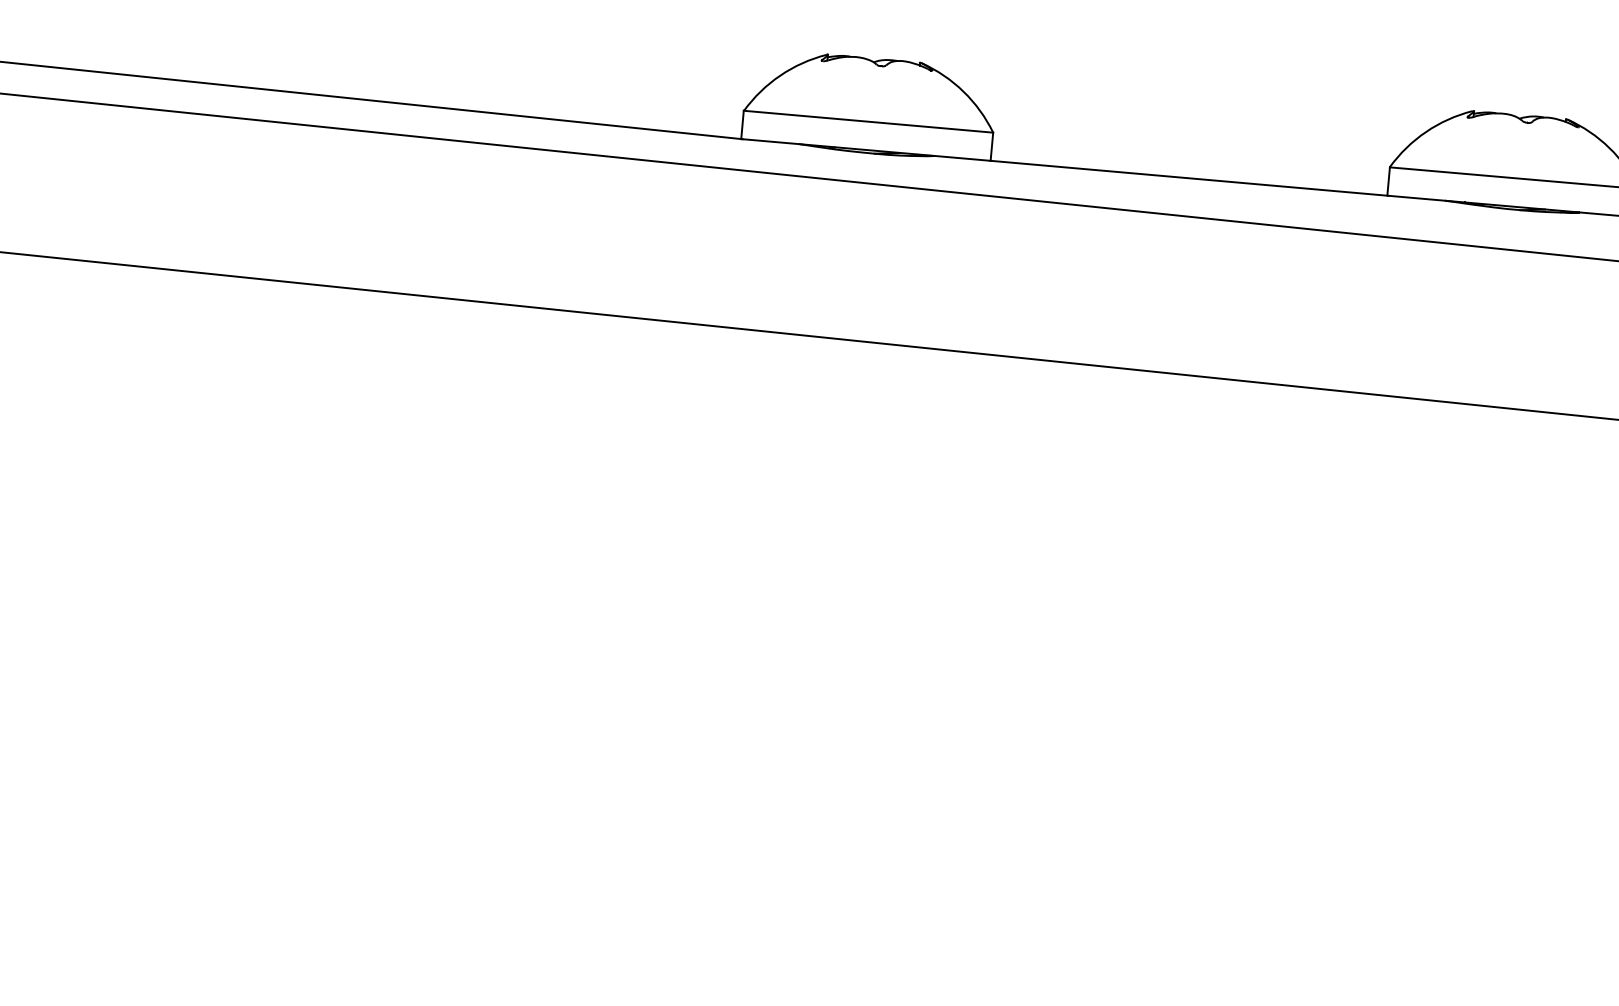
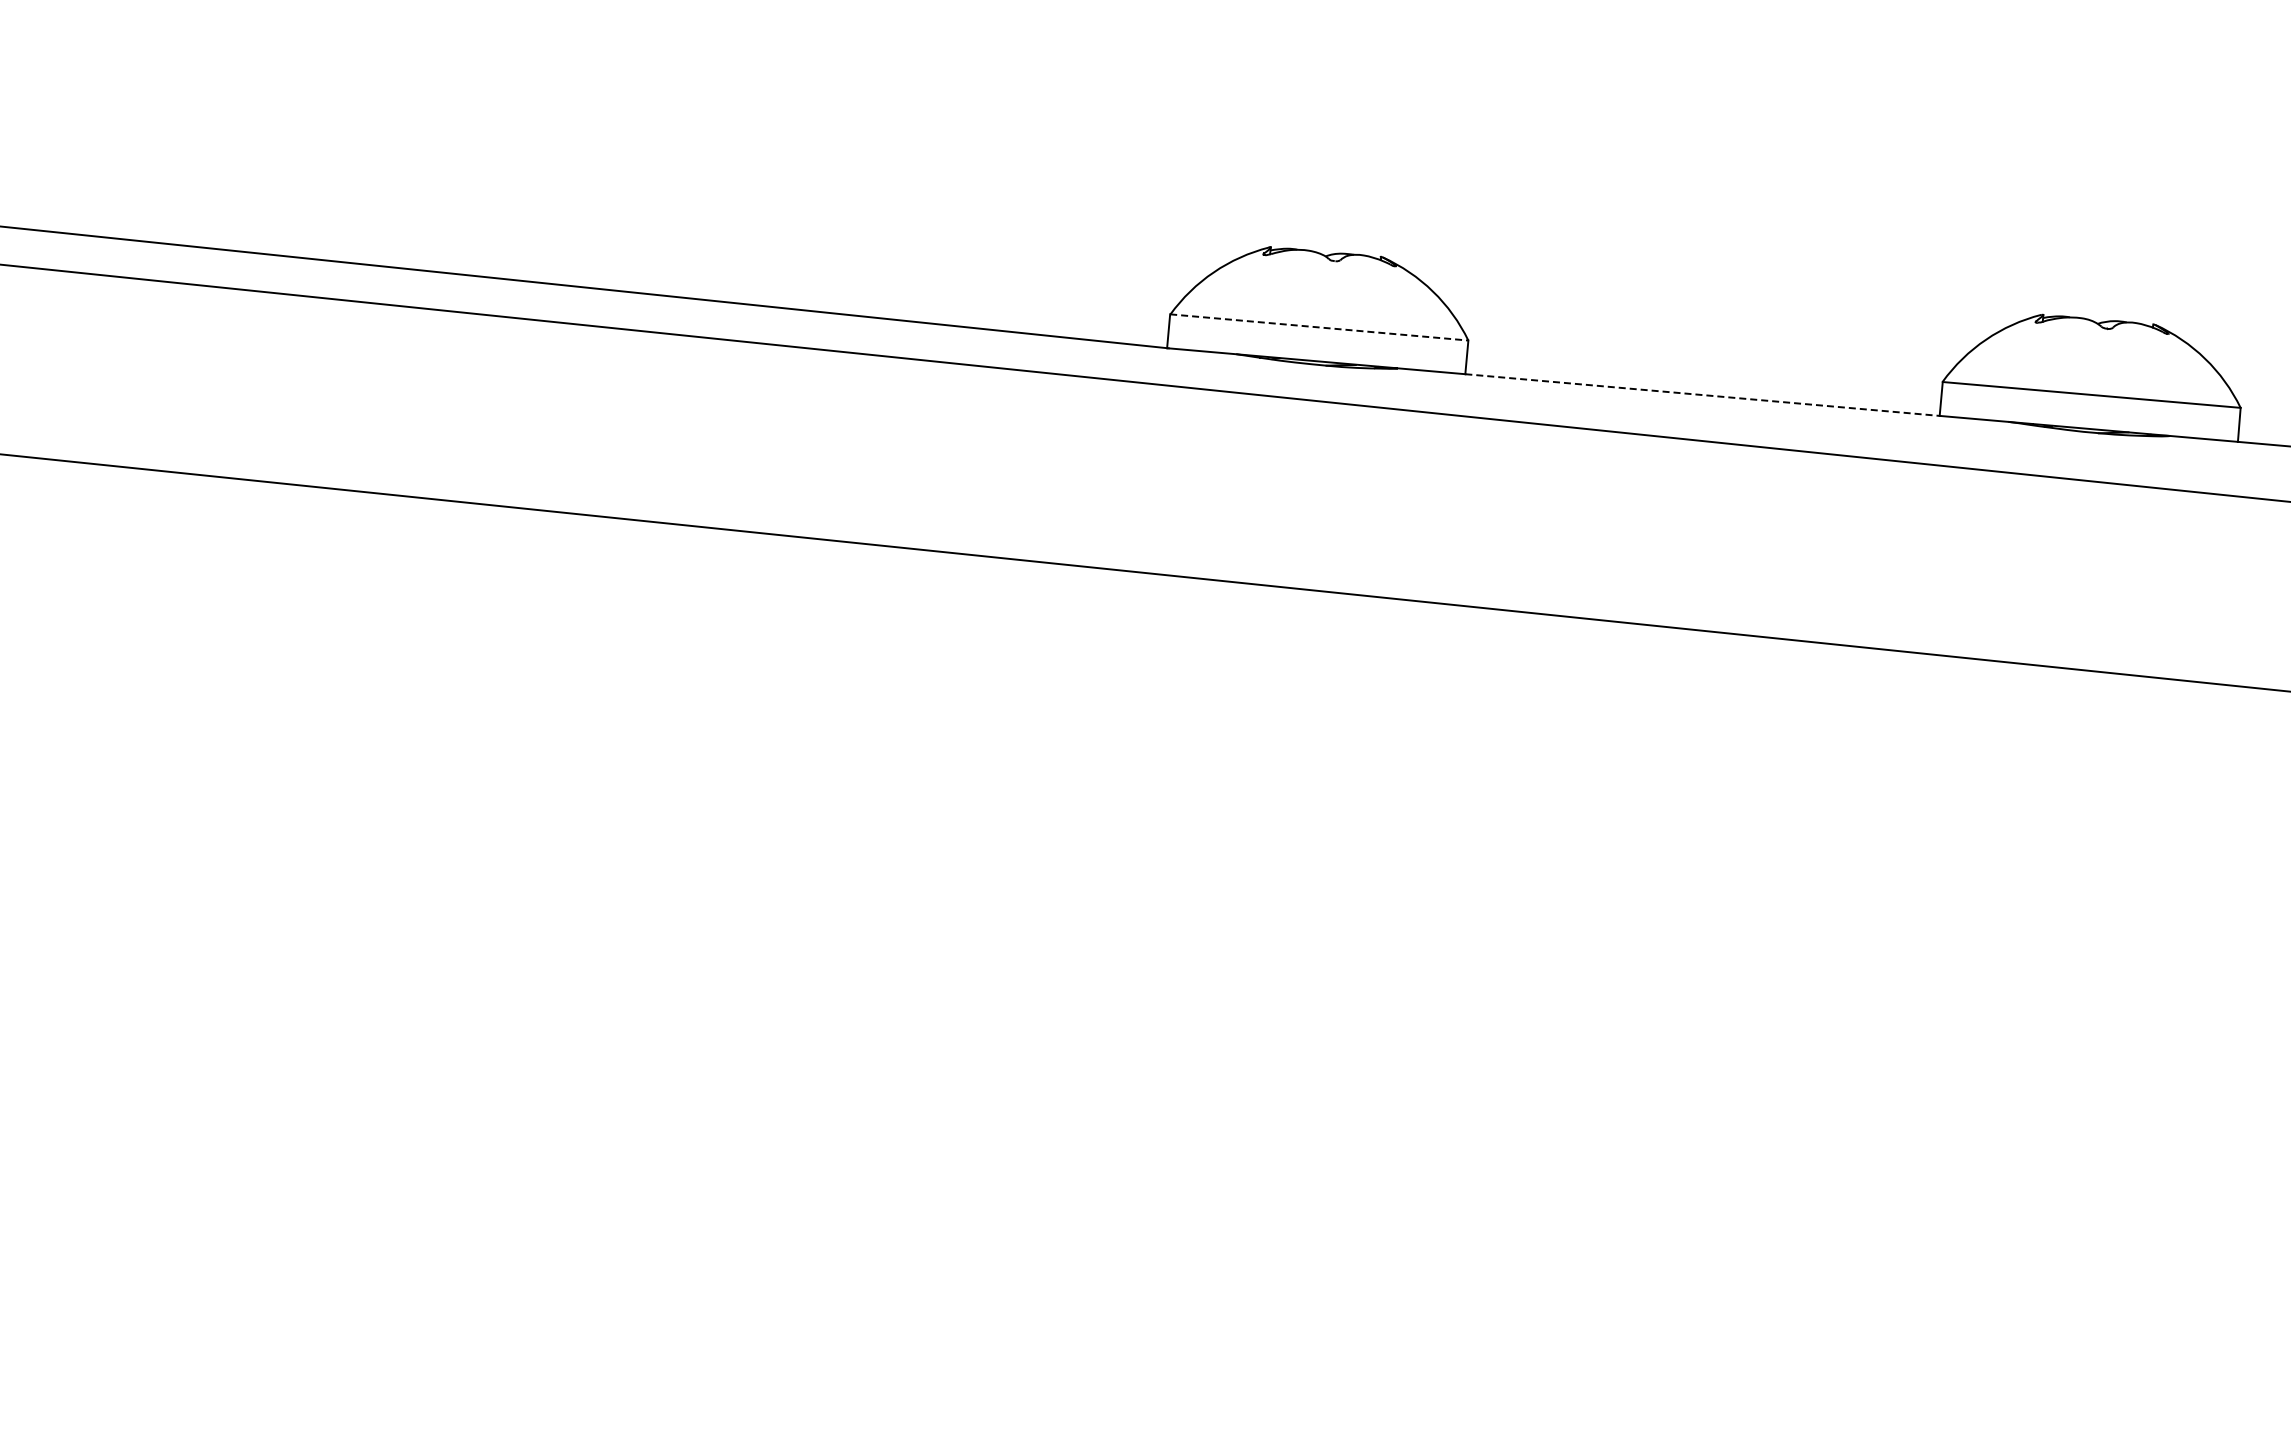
line: (868, 121) -> (1319, 327), solid -> dashed
line: (1189, 178) -> (1703, 395), solid -> dashed

